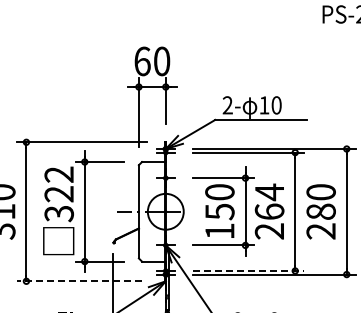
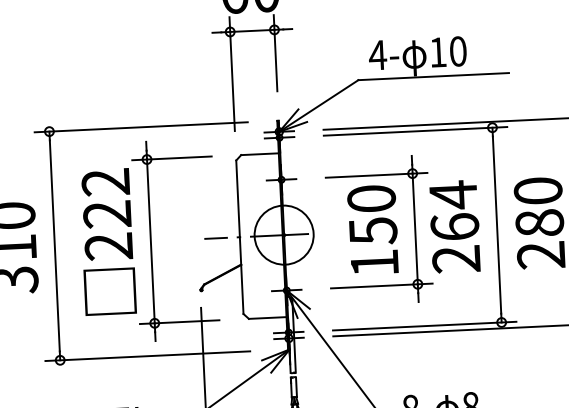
text: (227, 105) -> (377, 55), 2- -> 4-
text: (59, 213) -> (109, 246), 322 -> 222
line: (248, 270) -> (424, 325), dashed -> solid
line: (79, 281) -> (147, 356), dashed -> solid

